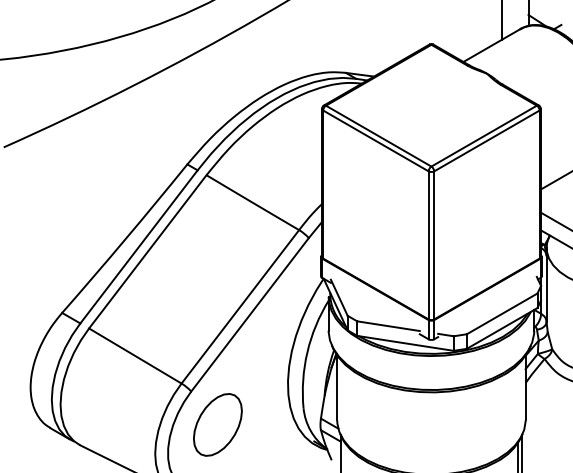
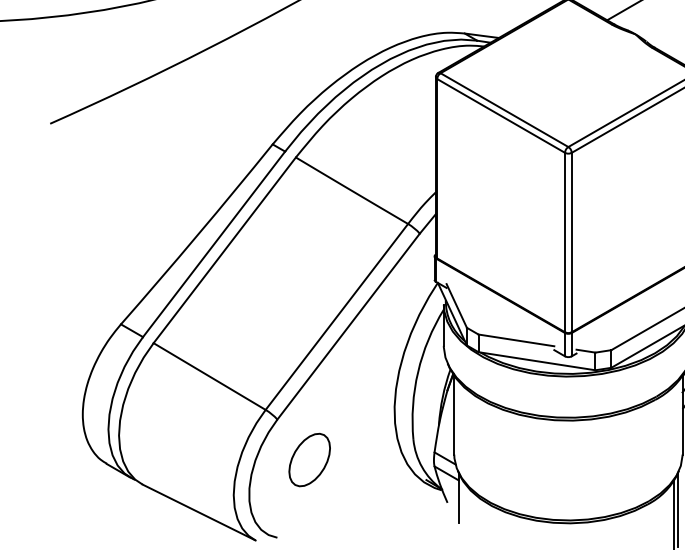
part: (217, 424) -> (309, 459), size x0.7

